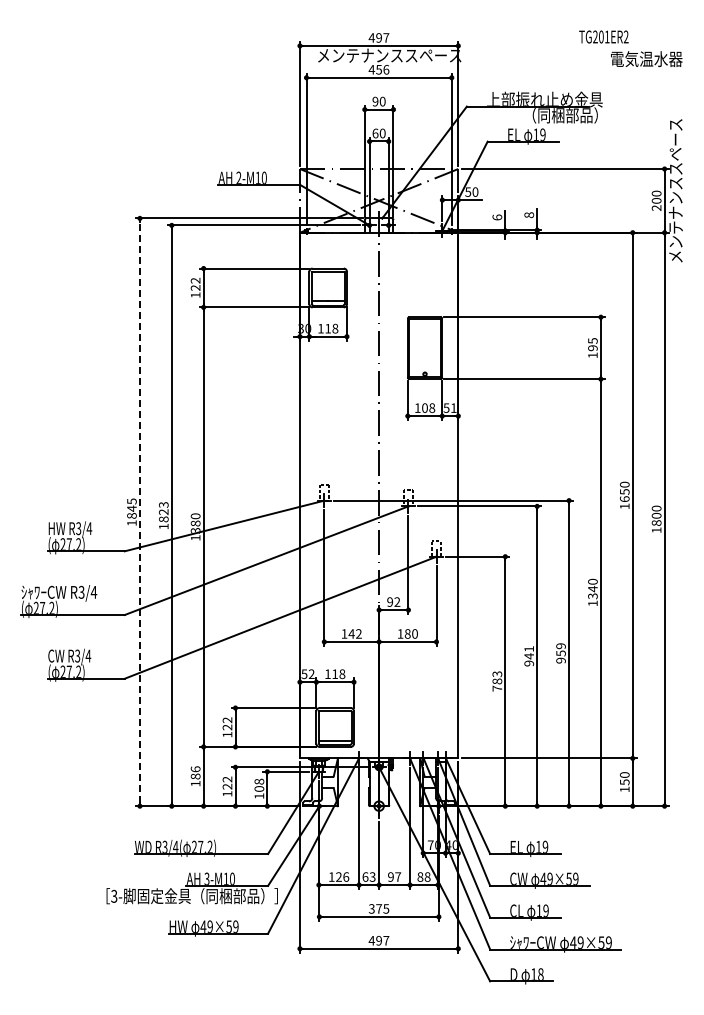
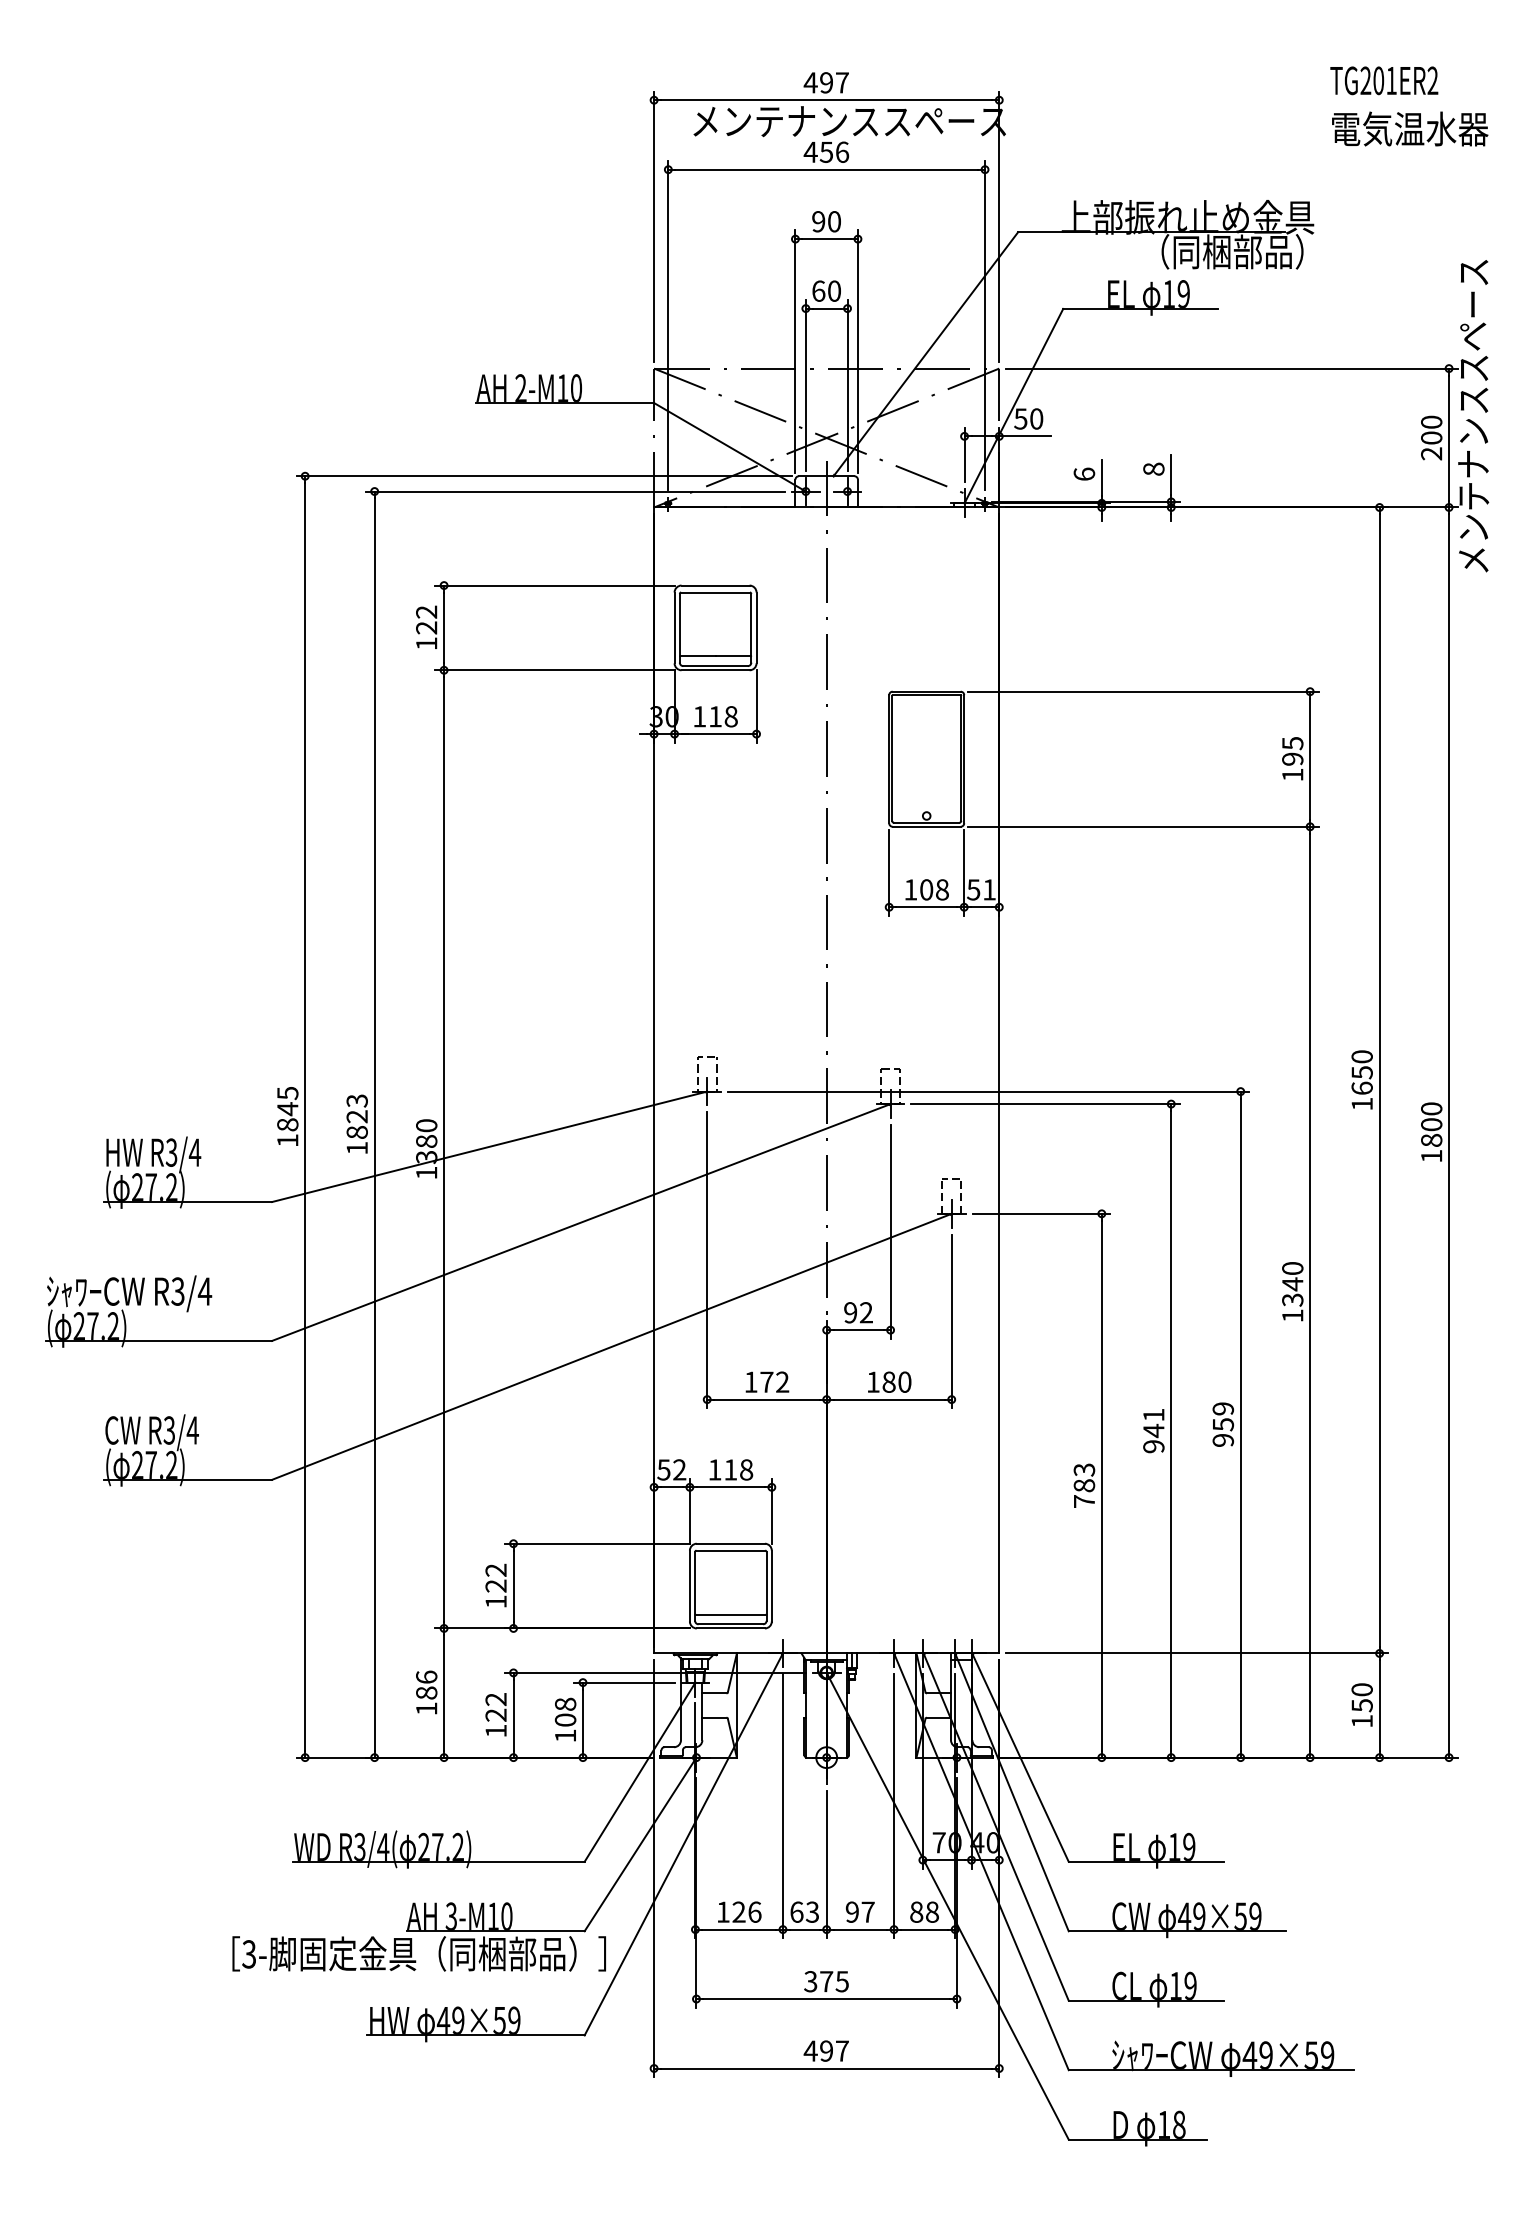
text: (603, 36) -> (1383, 79), moved
line: (139, 512) -> (304, 1117), dashed -> solid
text: (351, 633) -> (766, 1381), 142 -> 172

